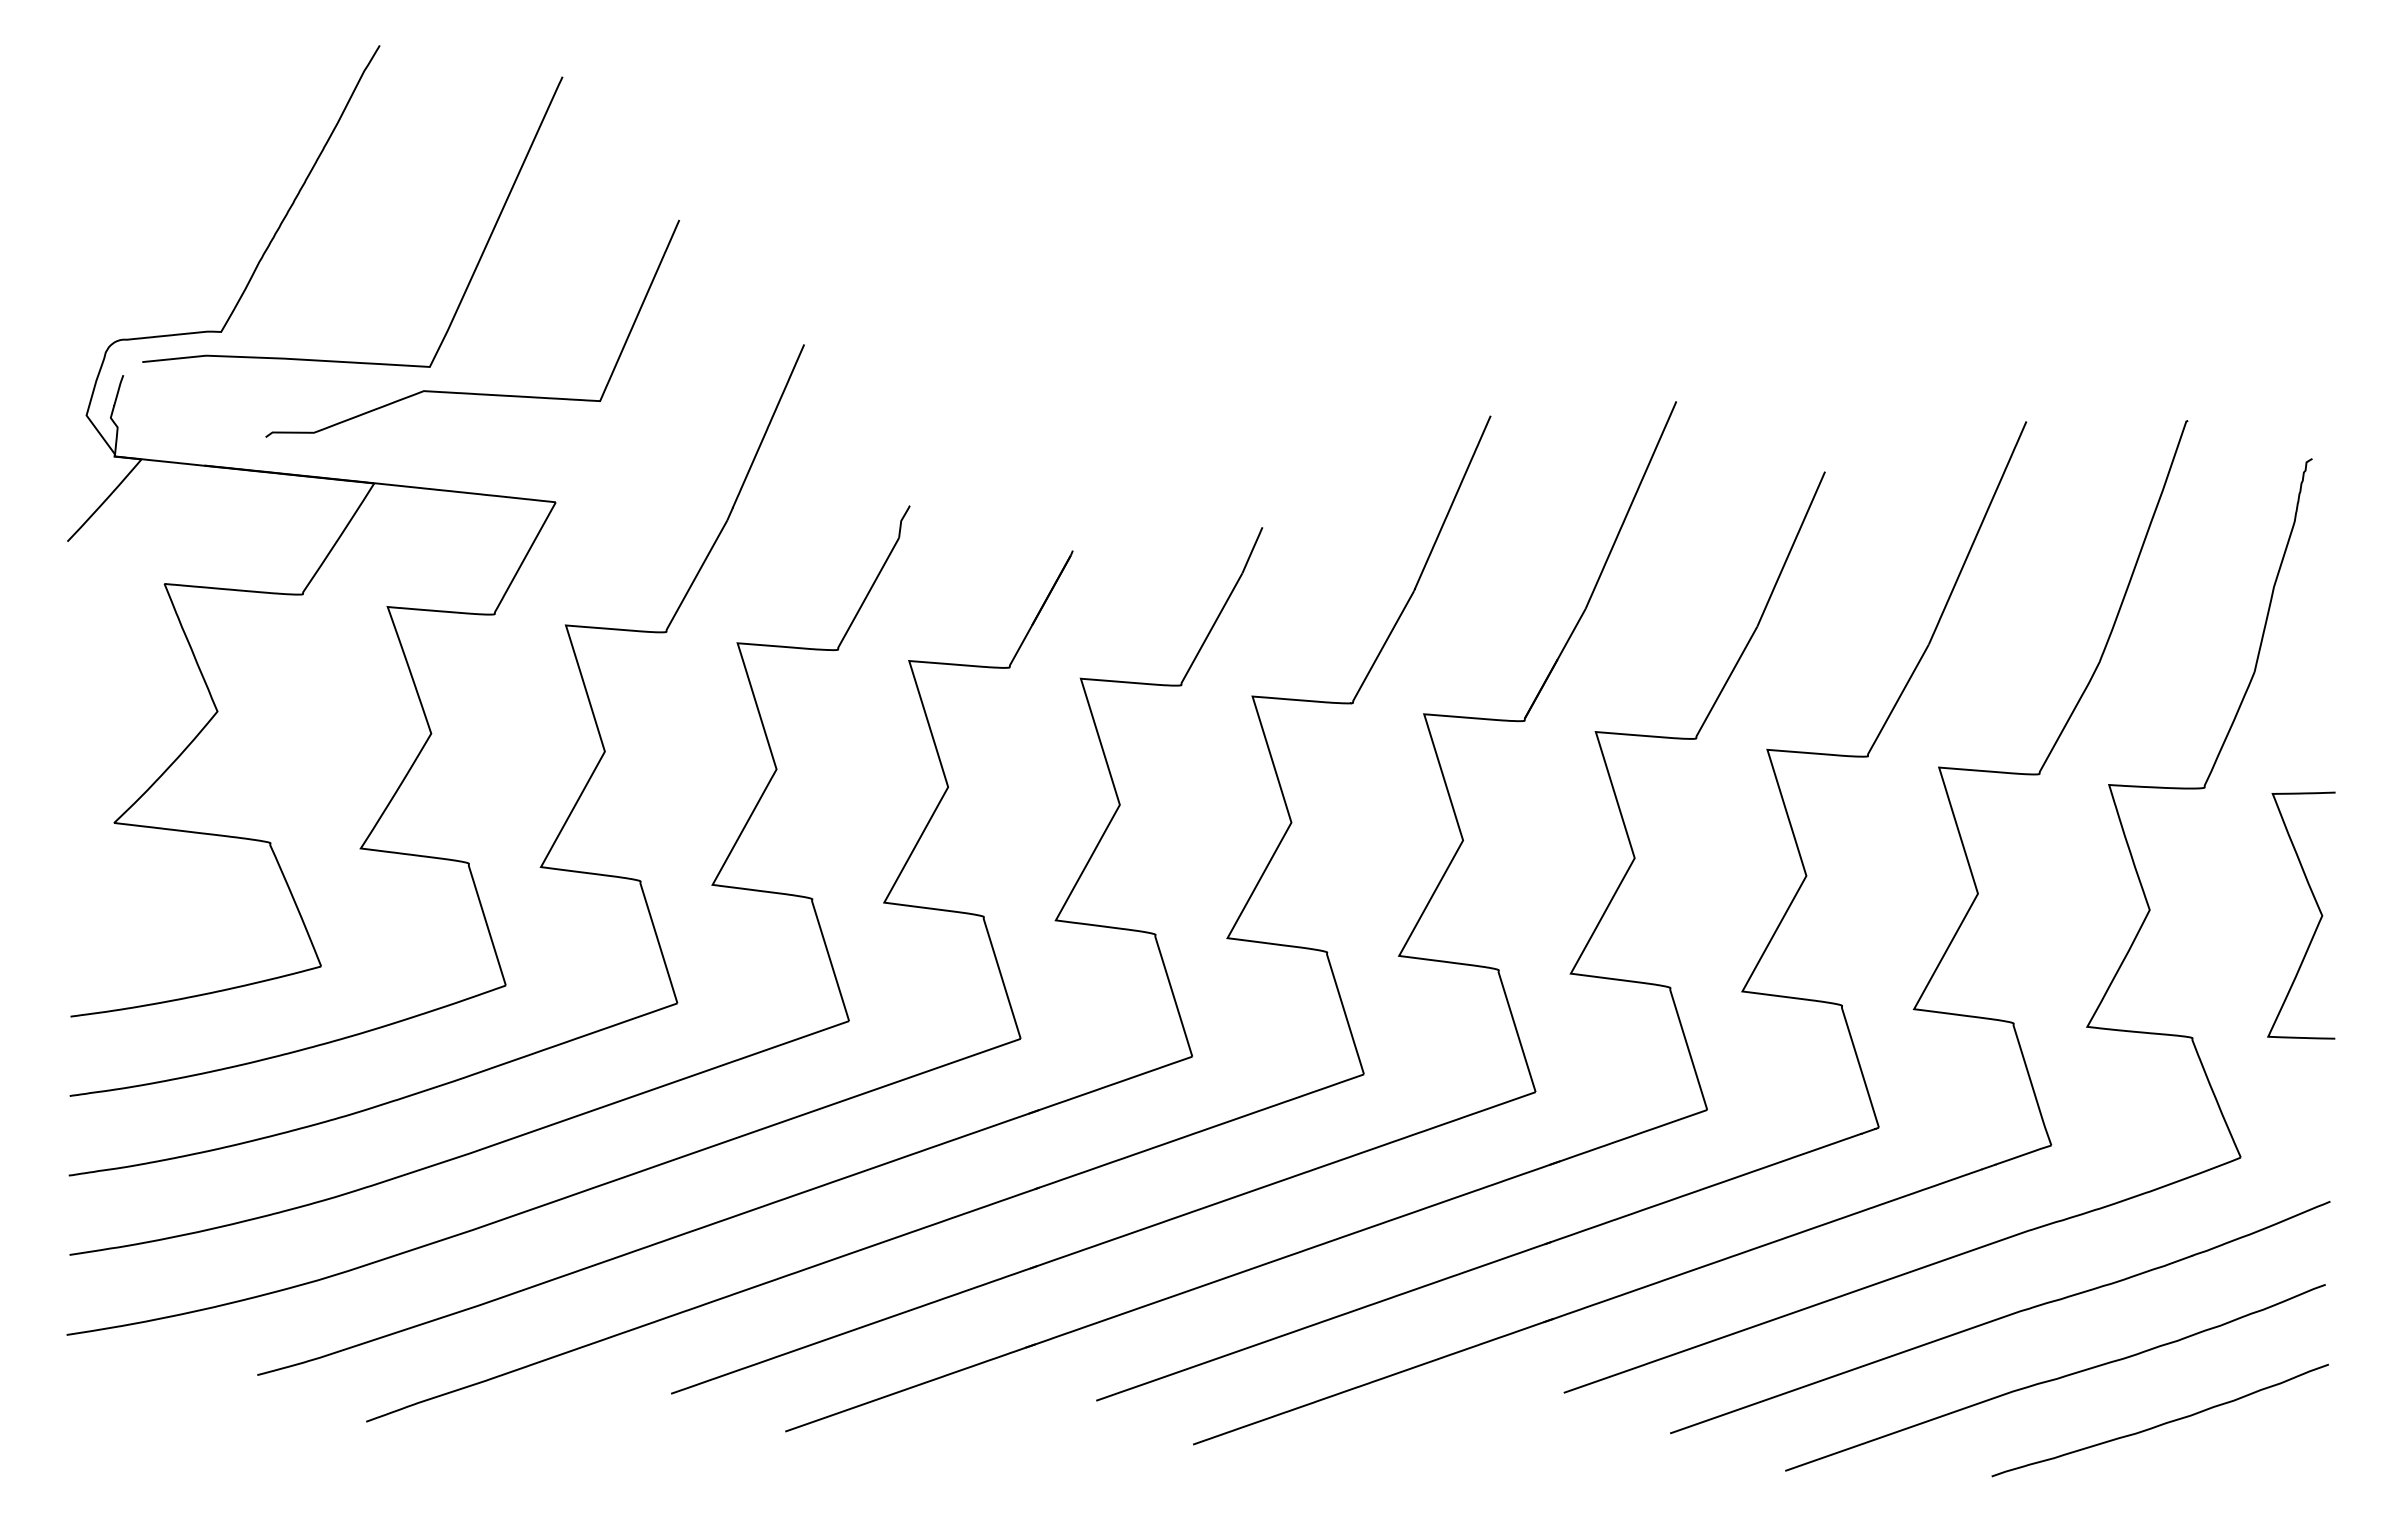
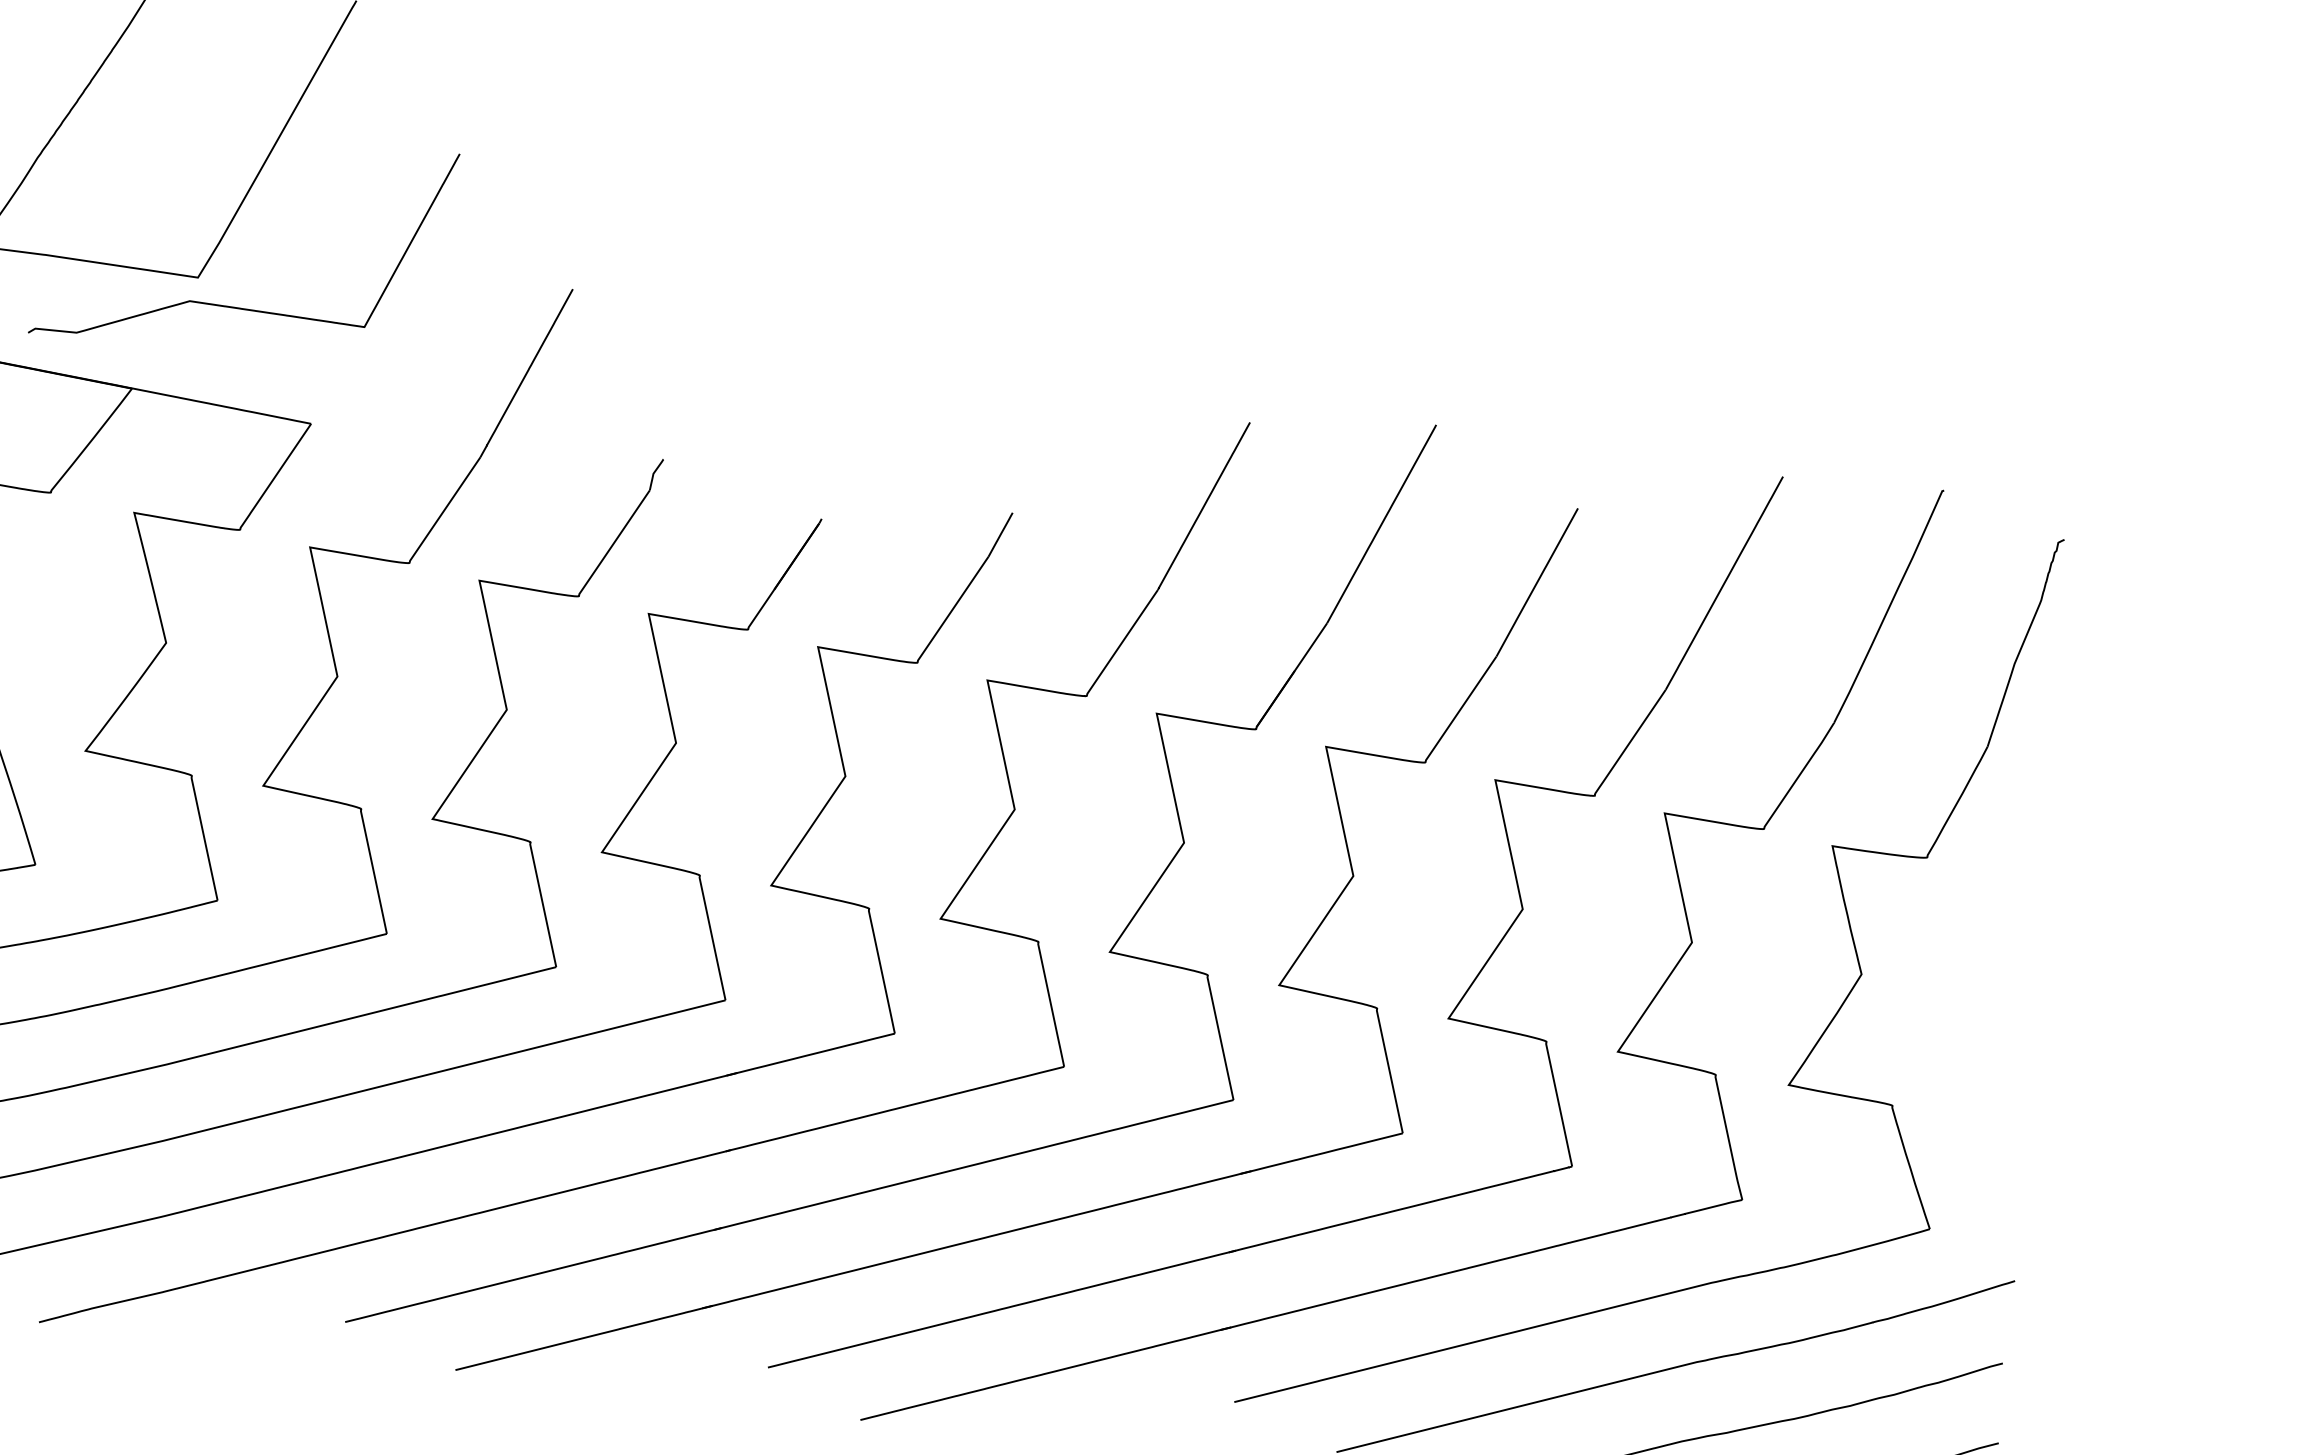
curve: (2317, 907) -> (2028, 987), removed

